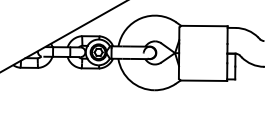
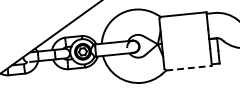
line: (204, 80) -> (189, 67), solid -> dashed

